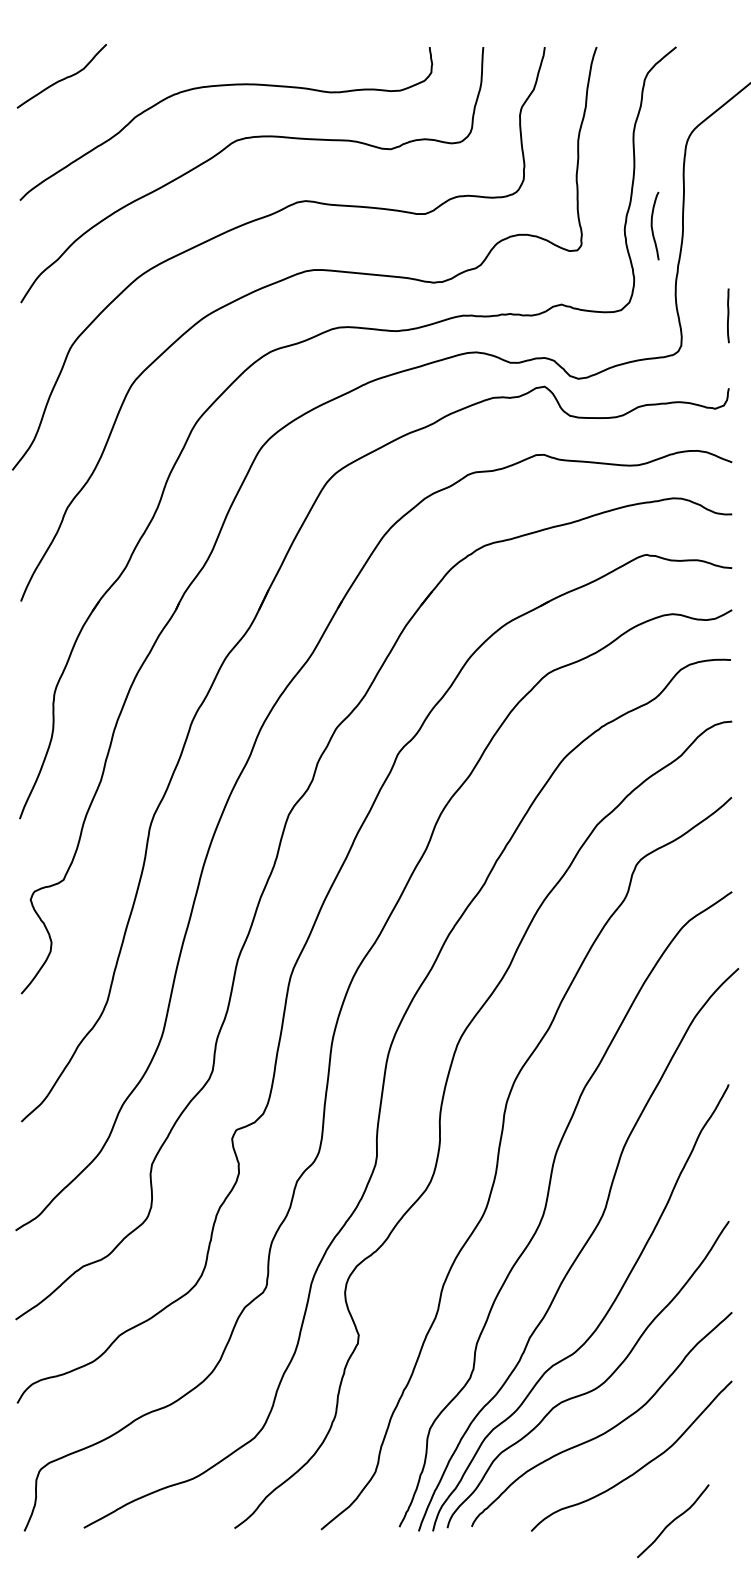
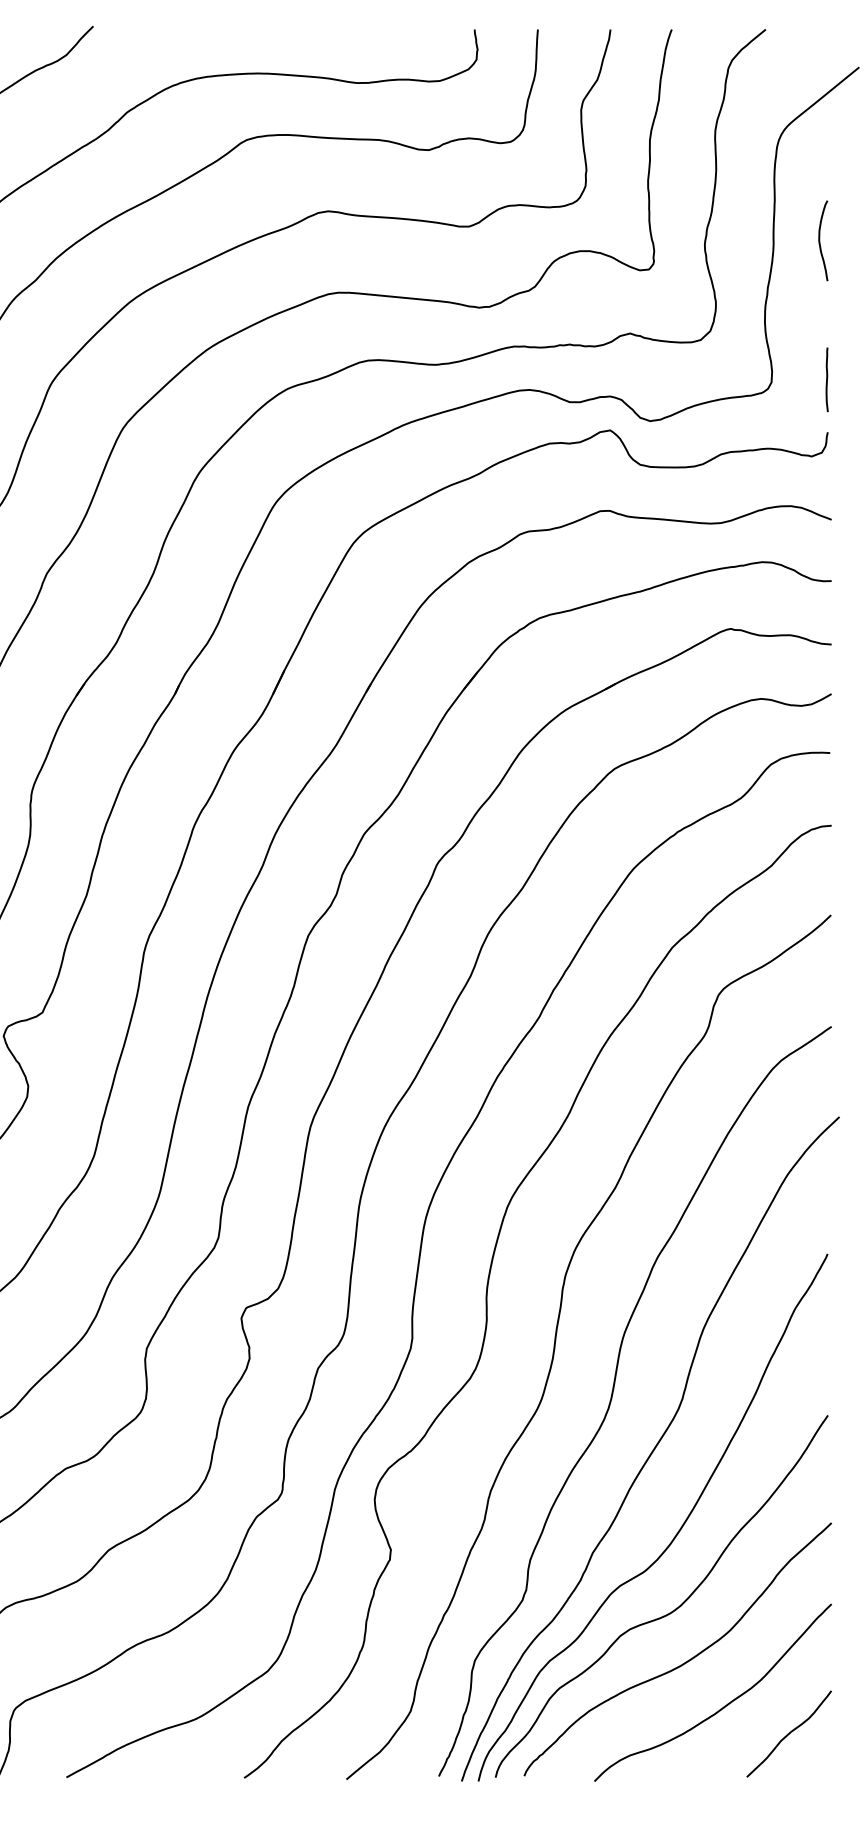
curve: (652, 226) -> (820, 241), moved
line: (728, 315) -> (827, 379), moved
curve: (673, 1521) -> (789, 1734), moved

